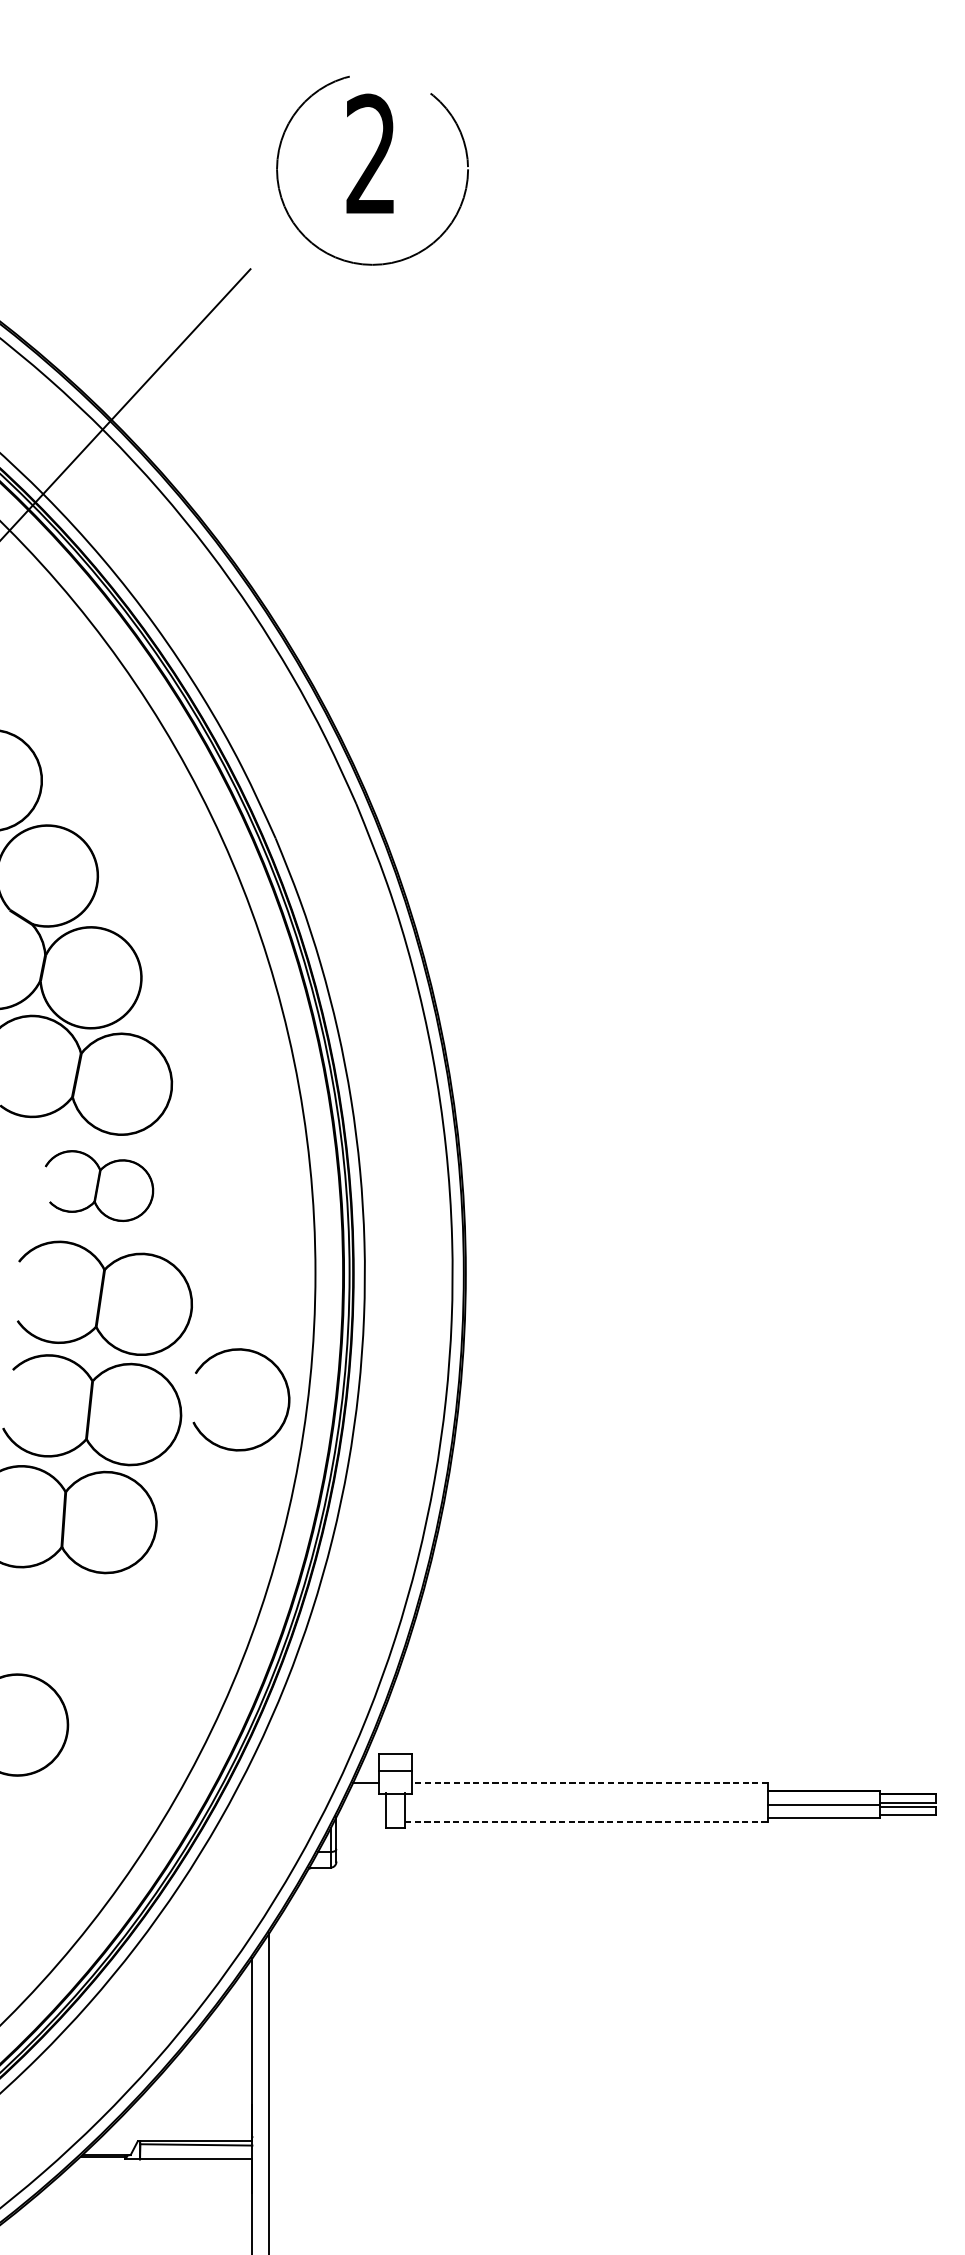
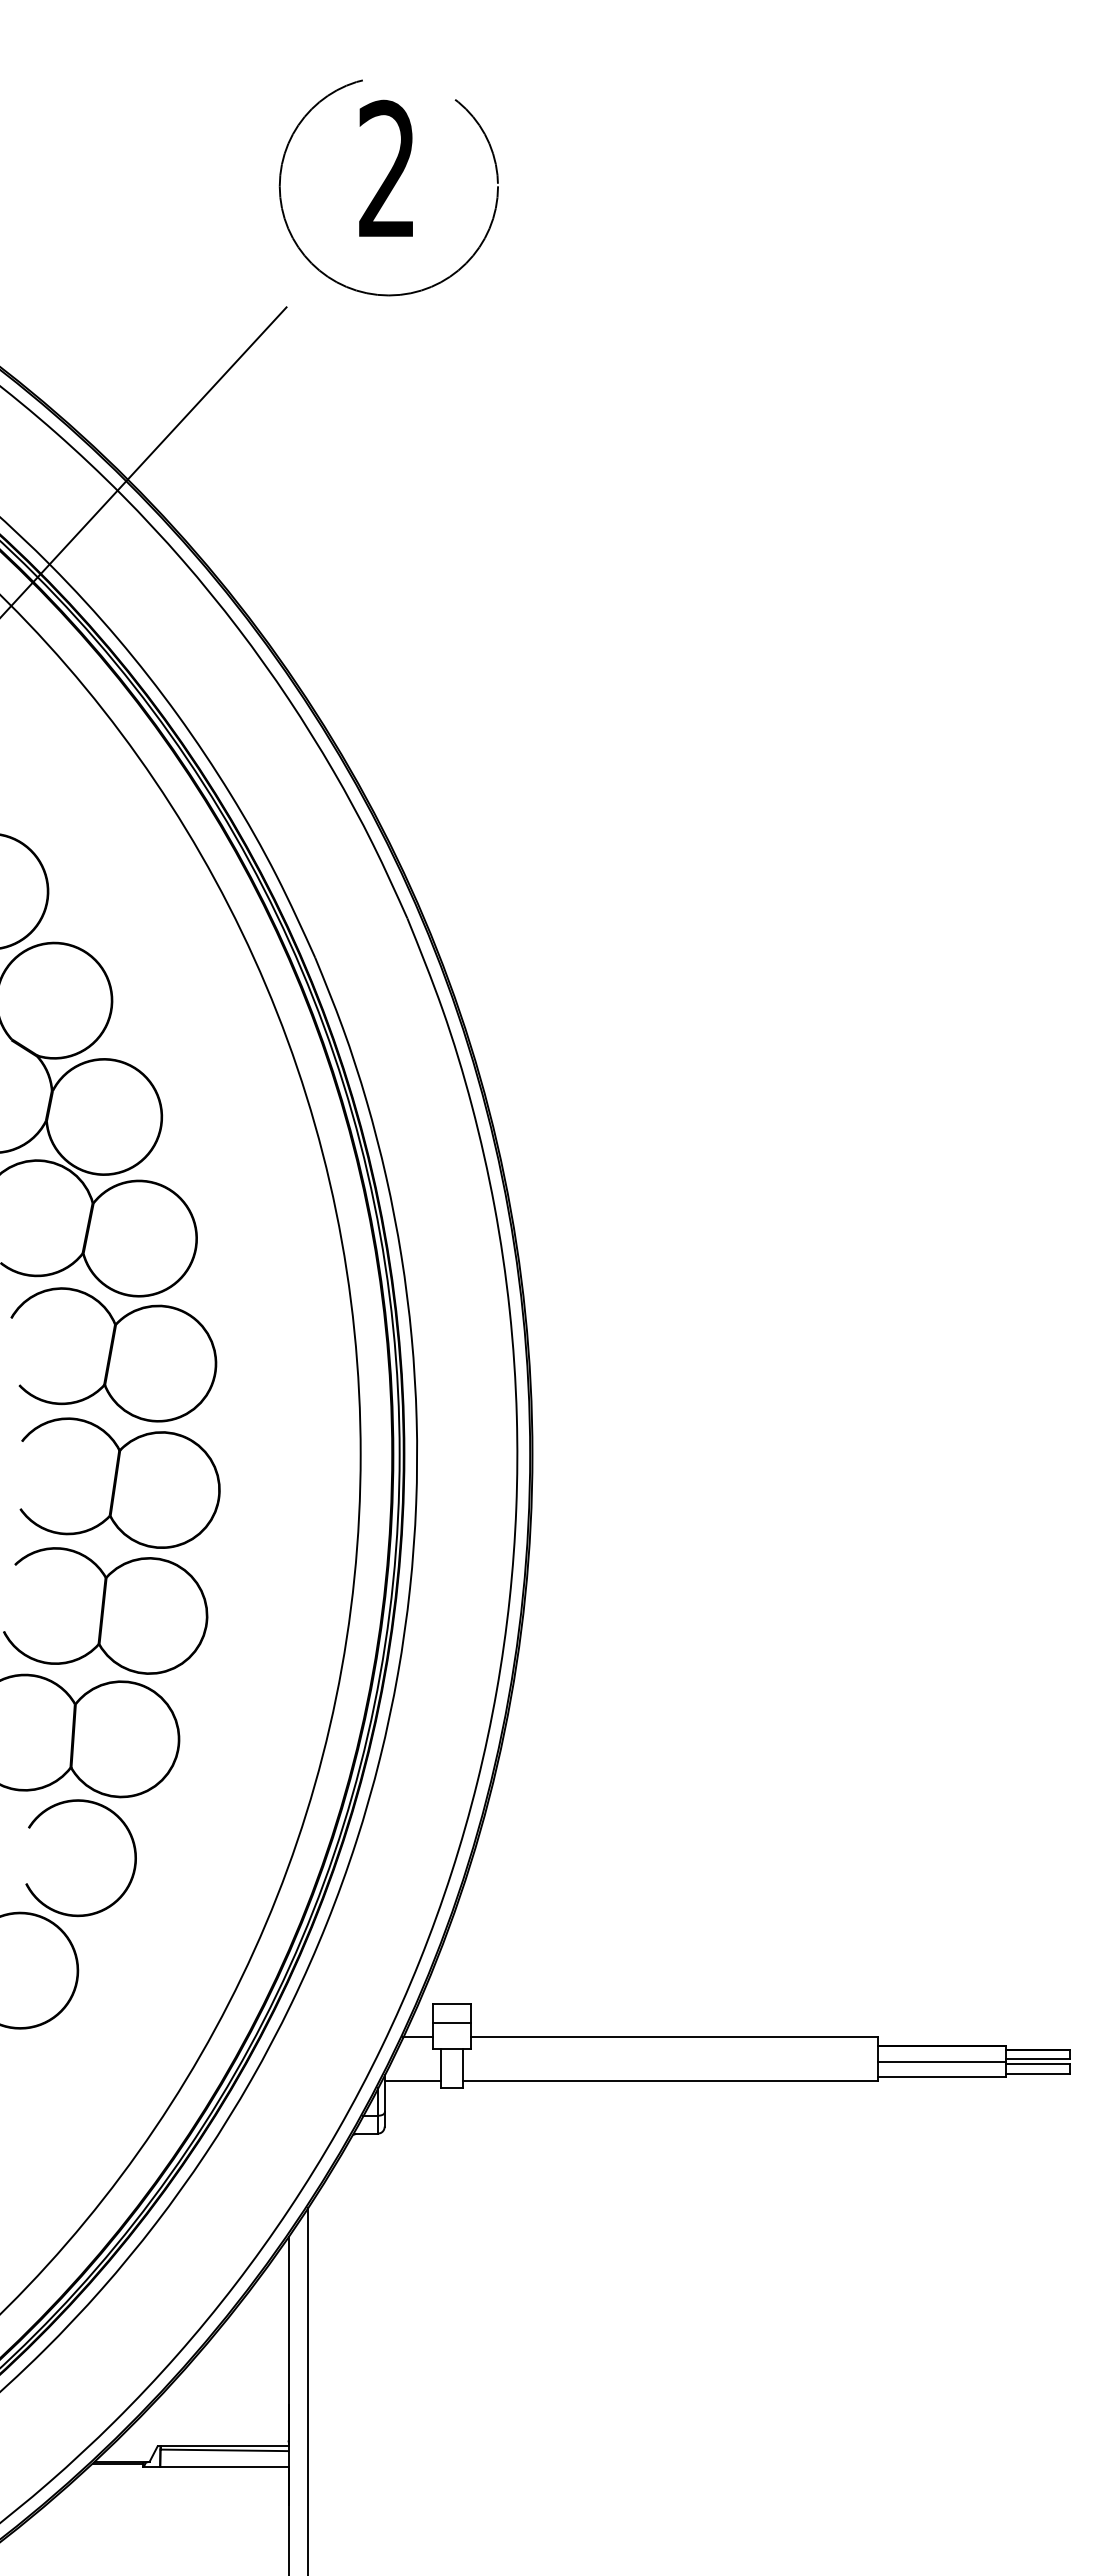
part: (372, 170) -> (388, 187), moved
part: (99, 1185) -> (113, 1354), size x1.67
part: (287, 1407) -> (133, 1866), moved
line: (589, 1783) -> (673, 2037), dashed -> solid
line: (360, 1822) -> (412, 2081), added
line: (586, 1822) -> (670, 2081), dashed -> solid

